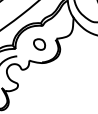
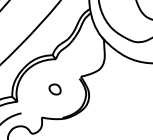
part: (39, 44) -> (54, 89), size x0.6

